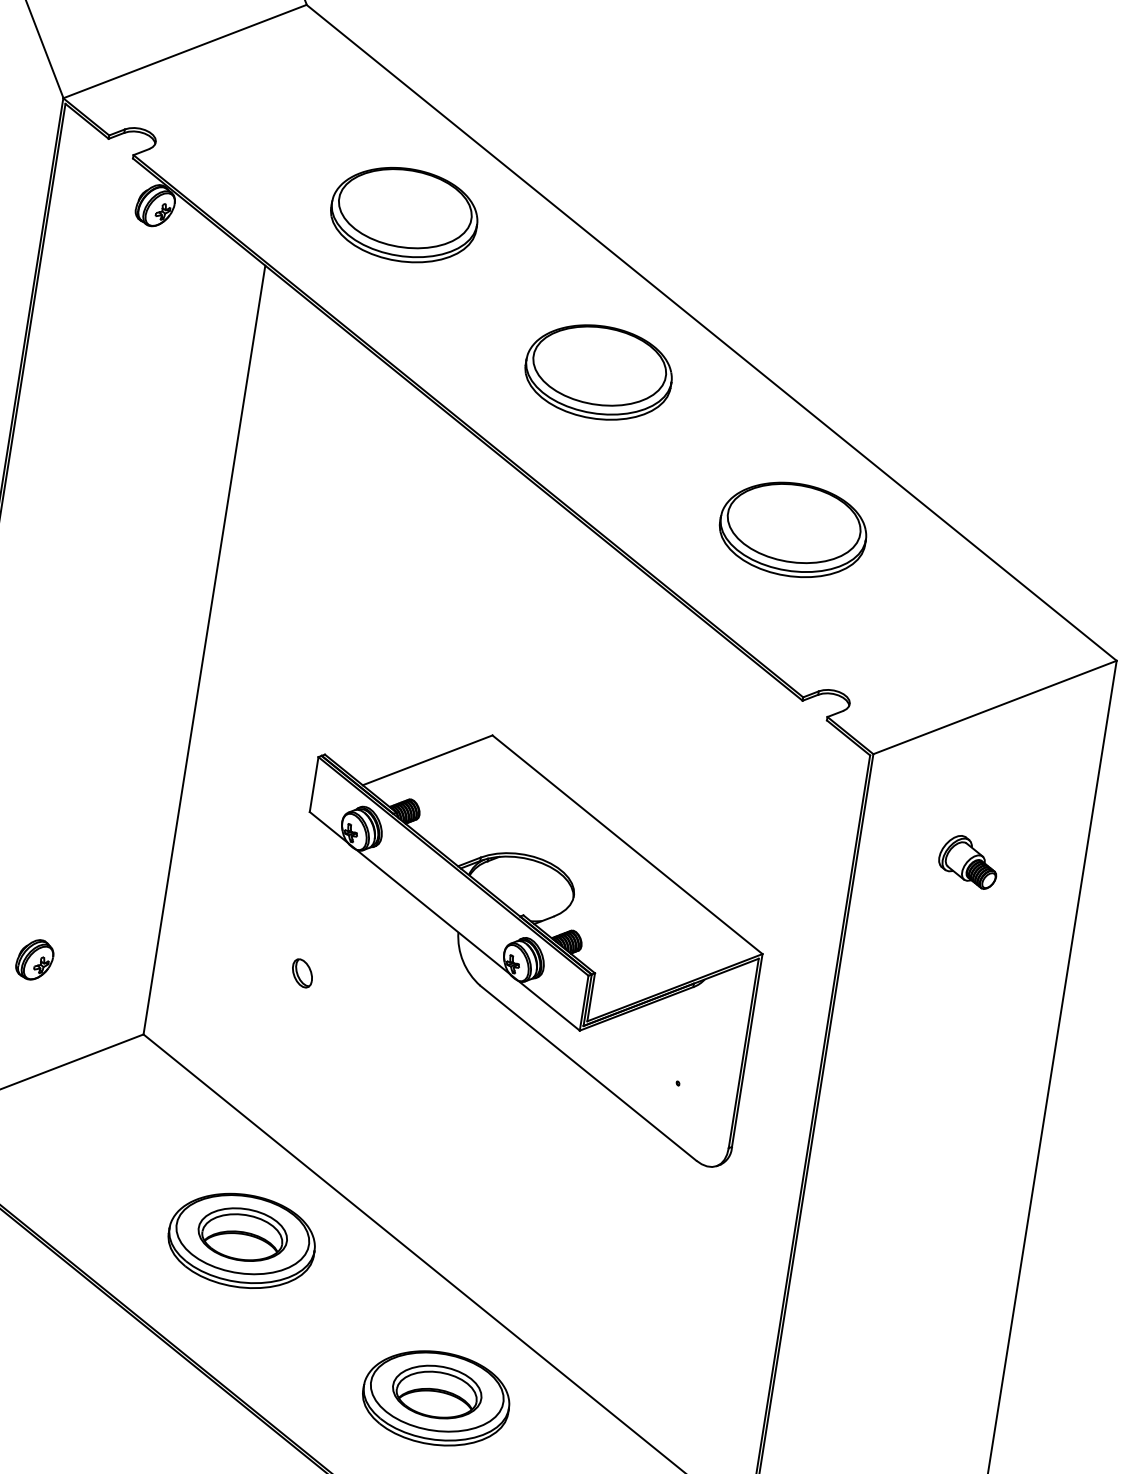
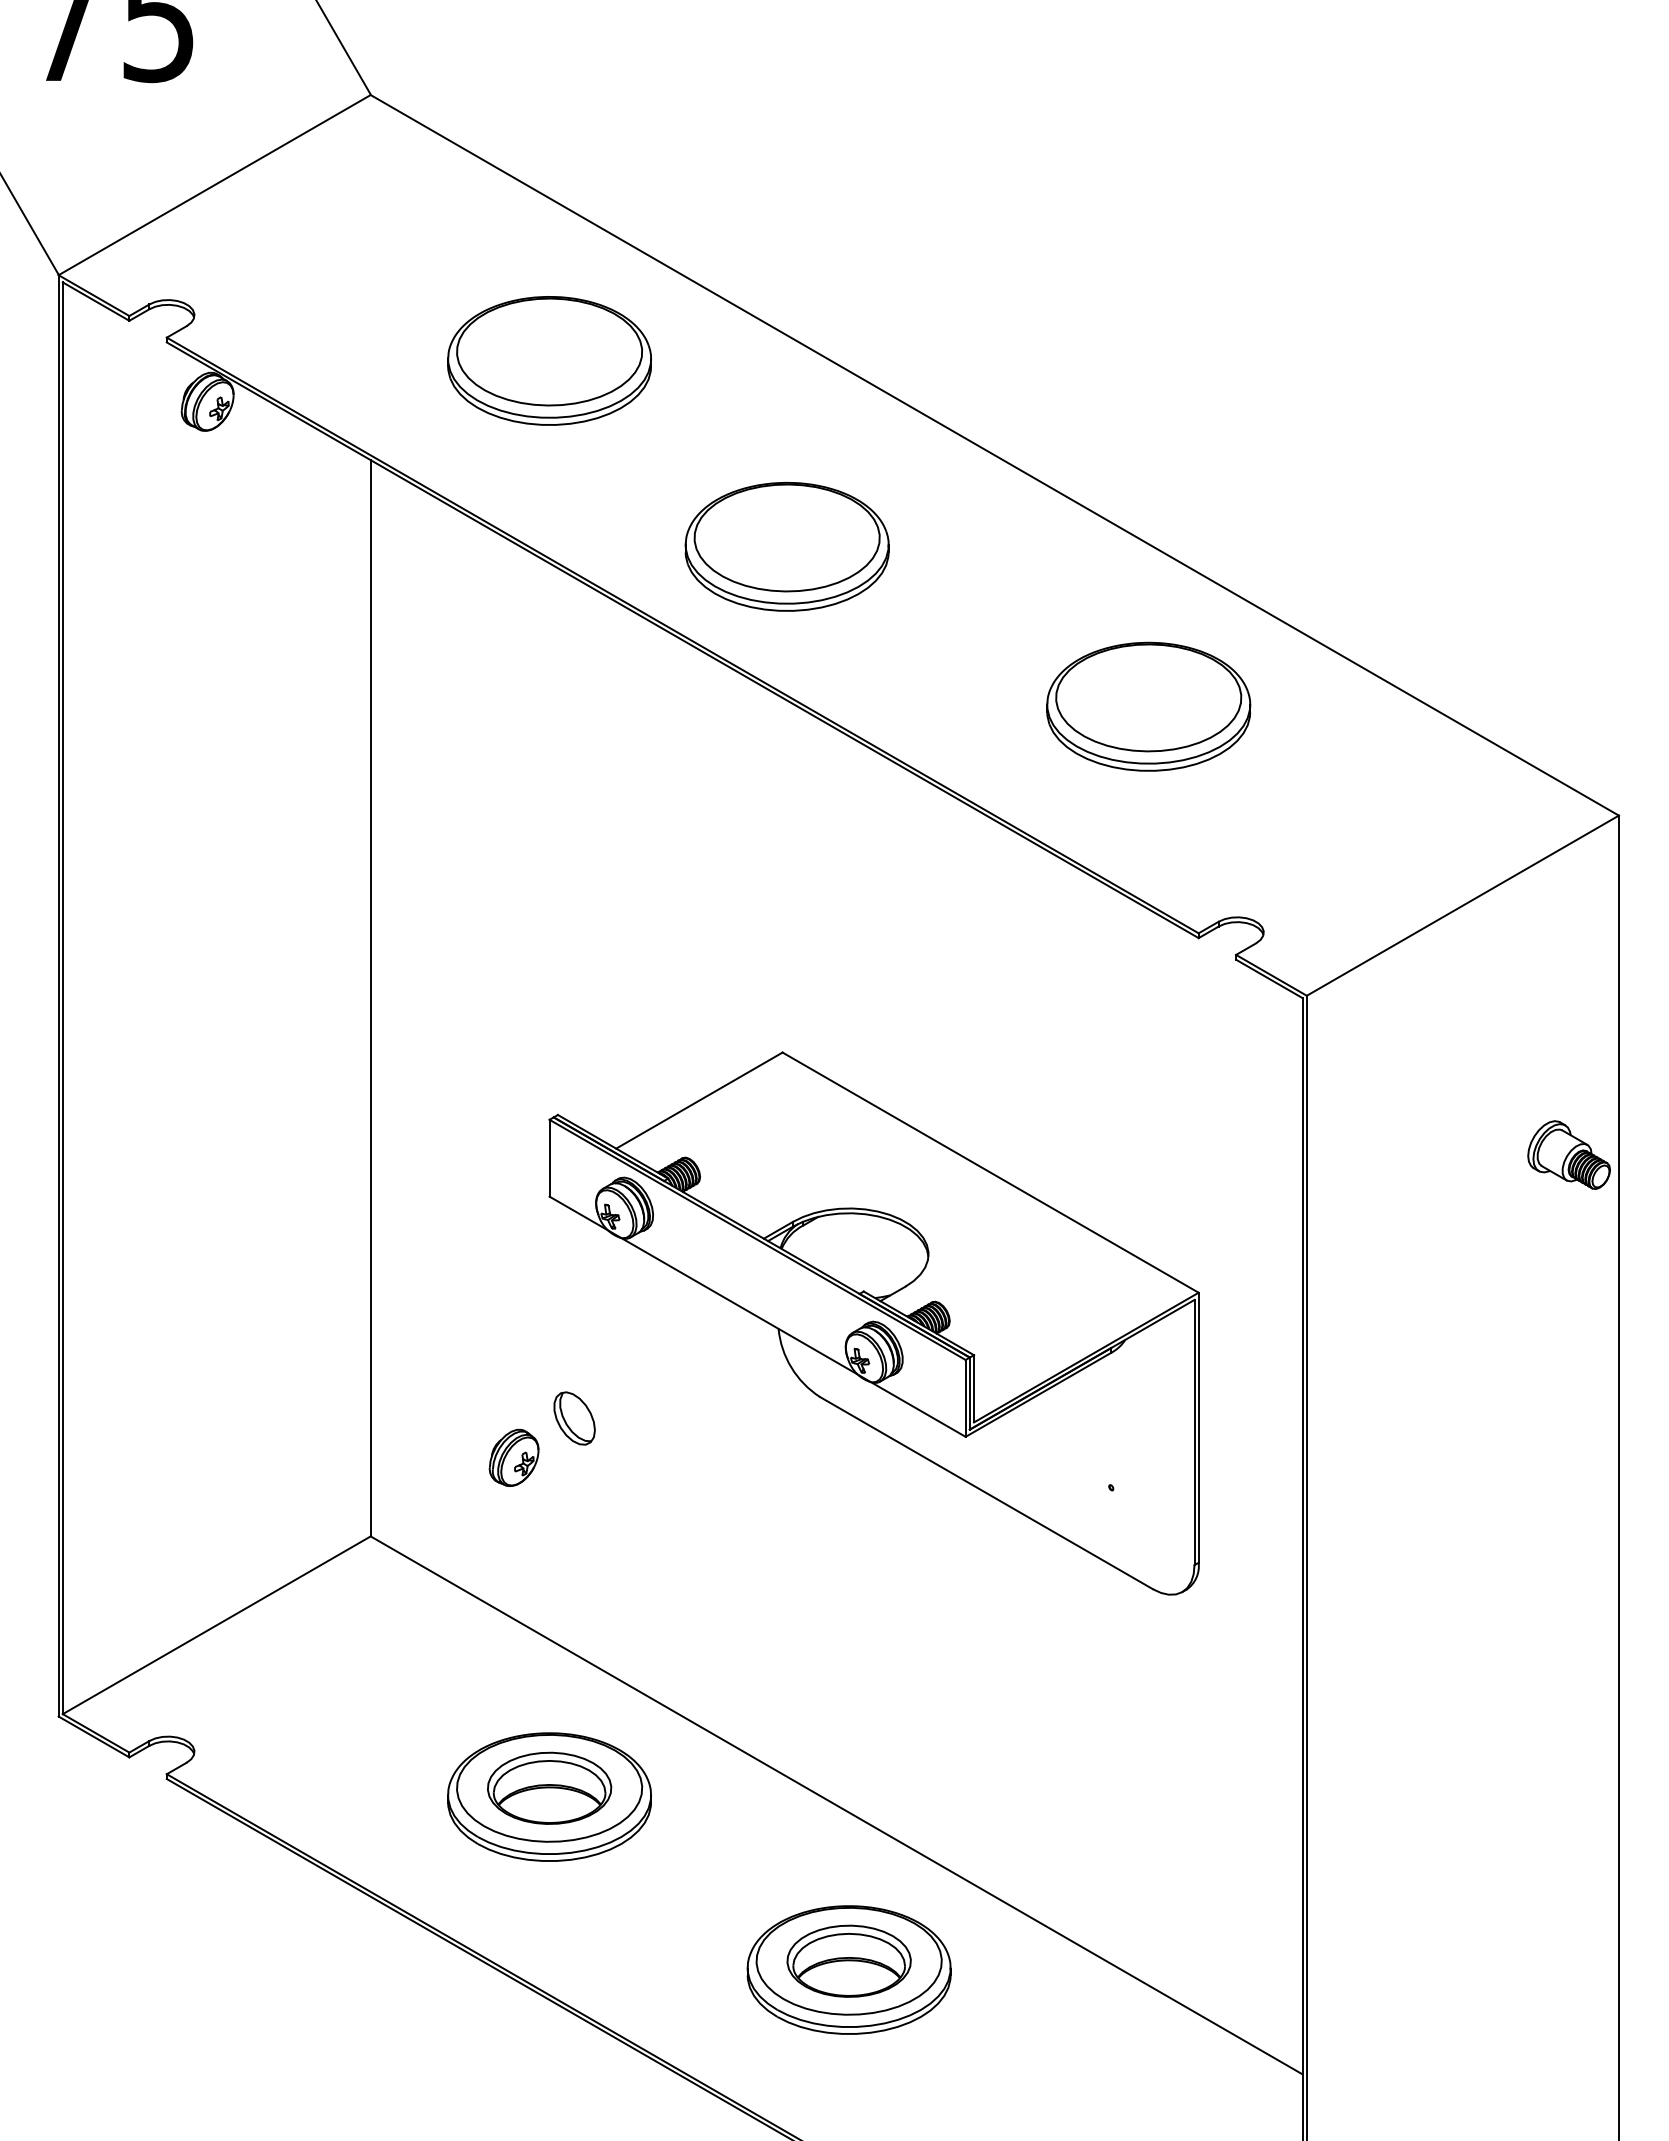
part: (598, 372) -> (786, 546), moved
part: (968, 861) -> (1568, 1154), moved
part: (34, 959) -> (513, 1457), moved
part: (302, 973) -> (574, 1418), size x1.4

